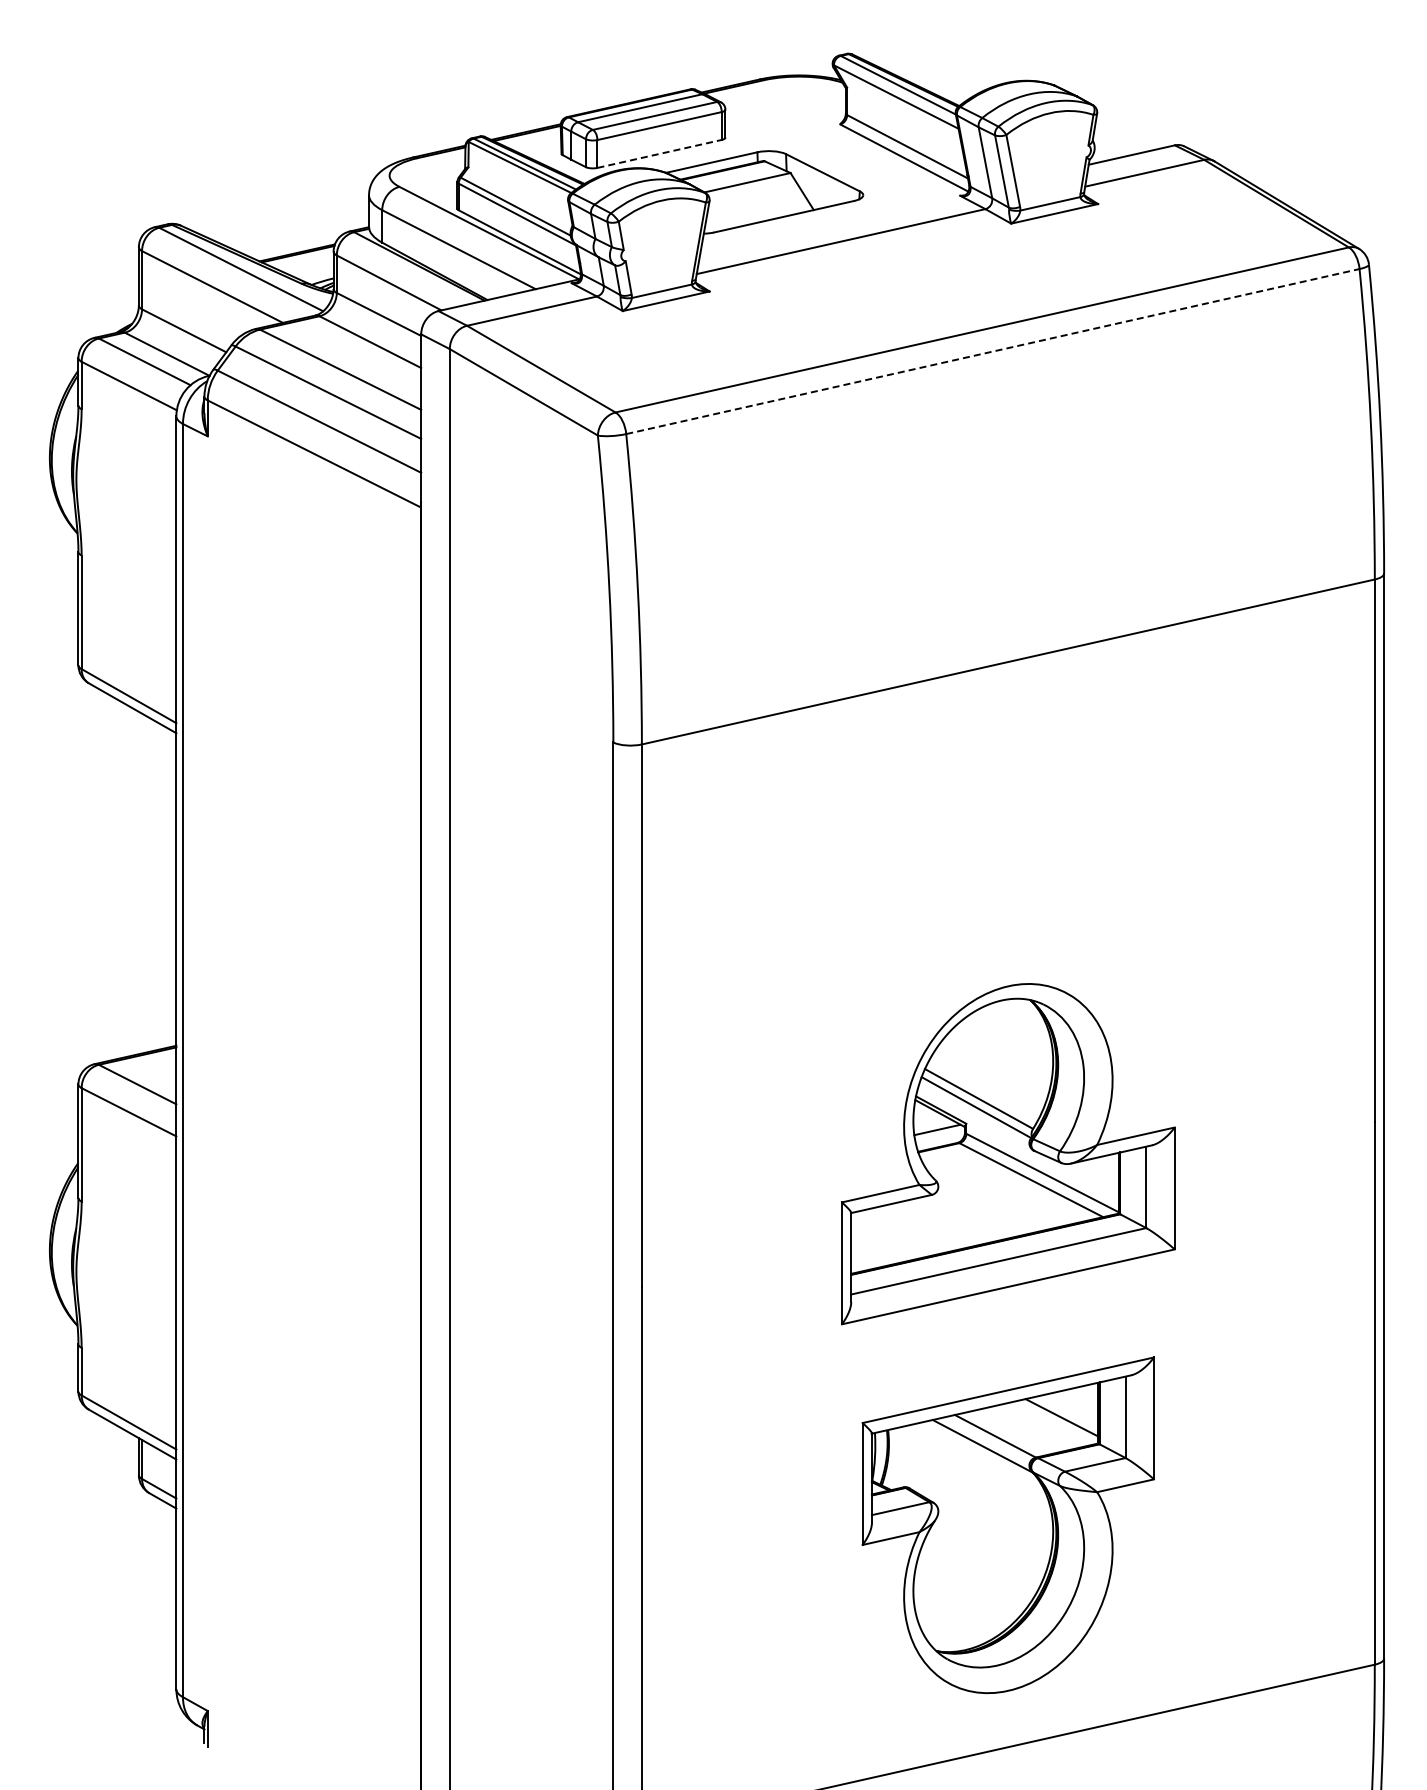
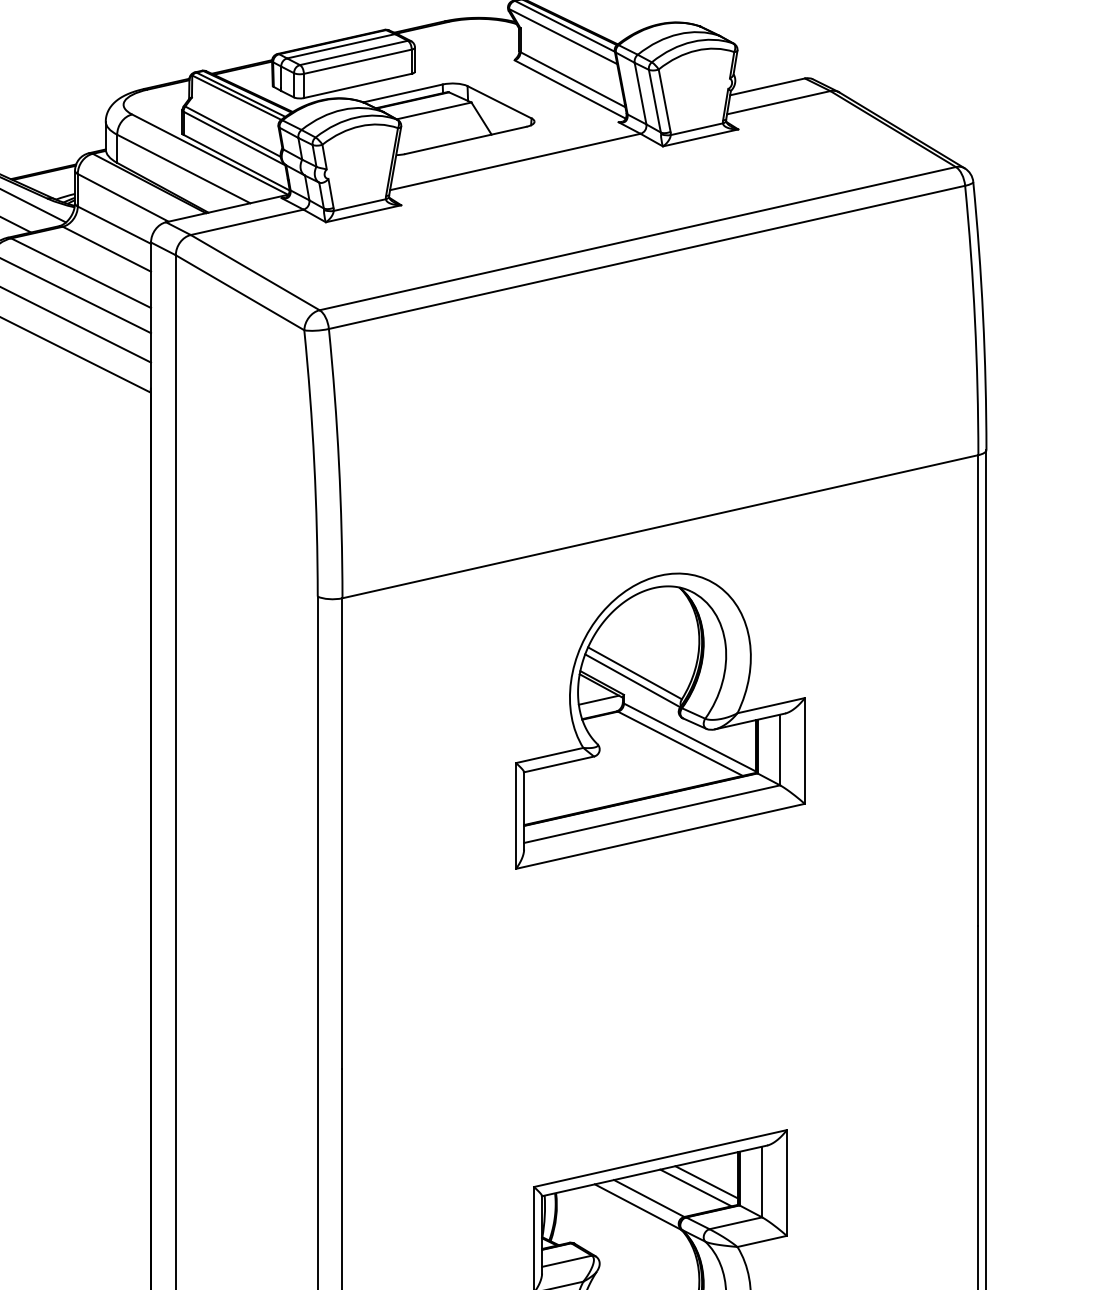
line: (659, 153) -> (357, 85), dashed -> solid
line: (992, 351) -> (646, 257), dashed -> solid
part: (1008, 1154) -> (660, 721), moved
line: (1049, 1424) -> (696, 1188), added

